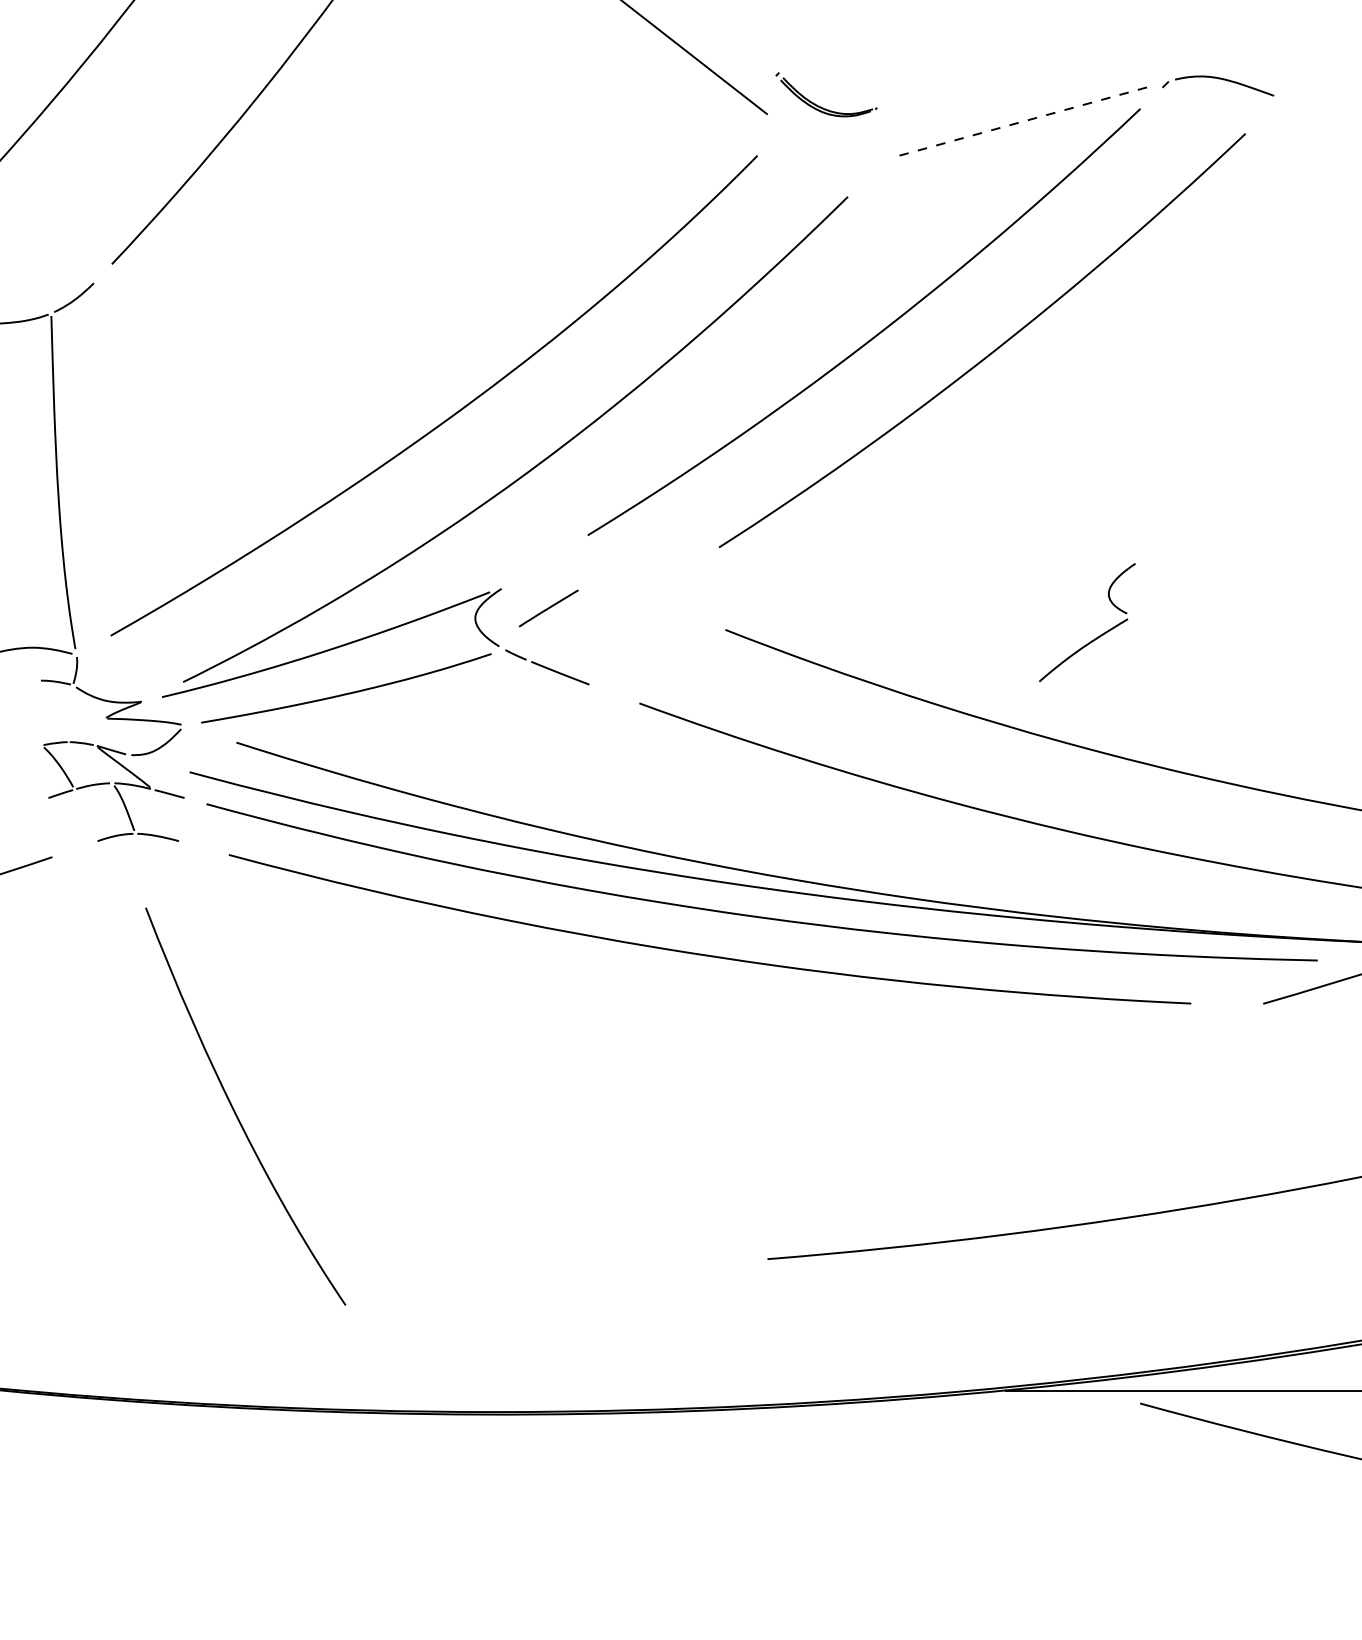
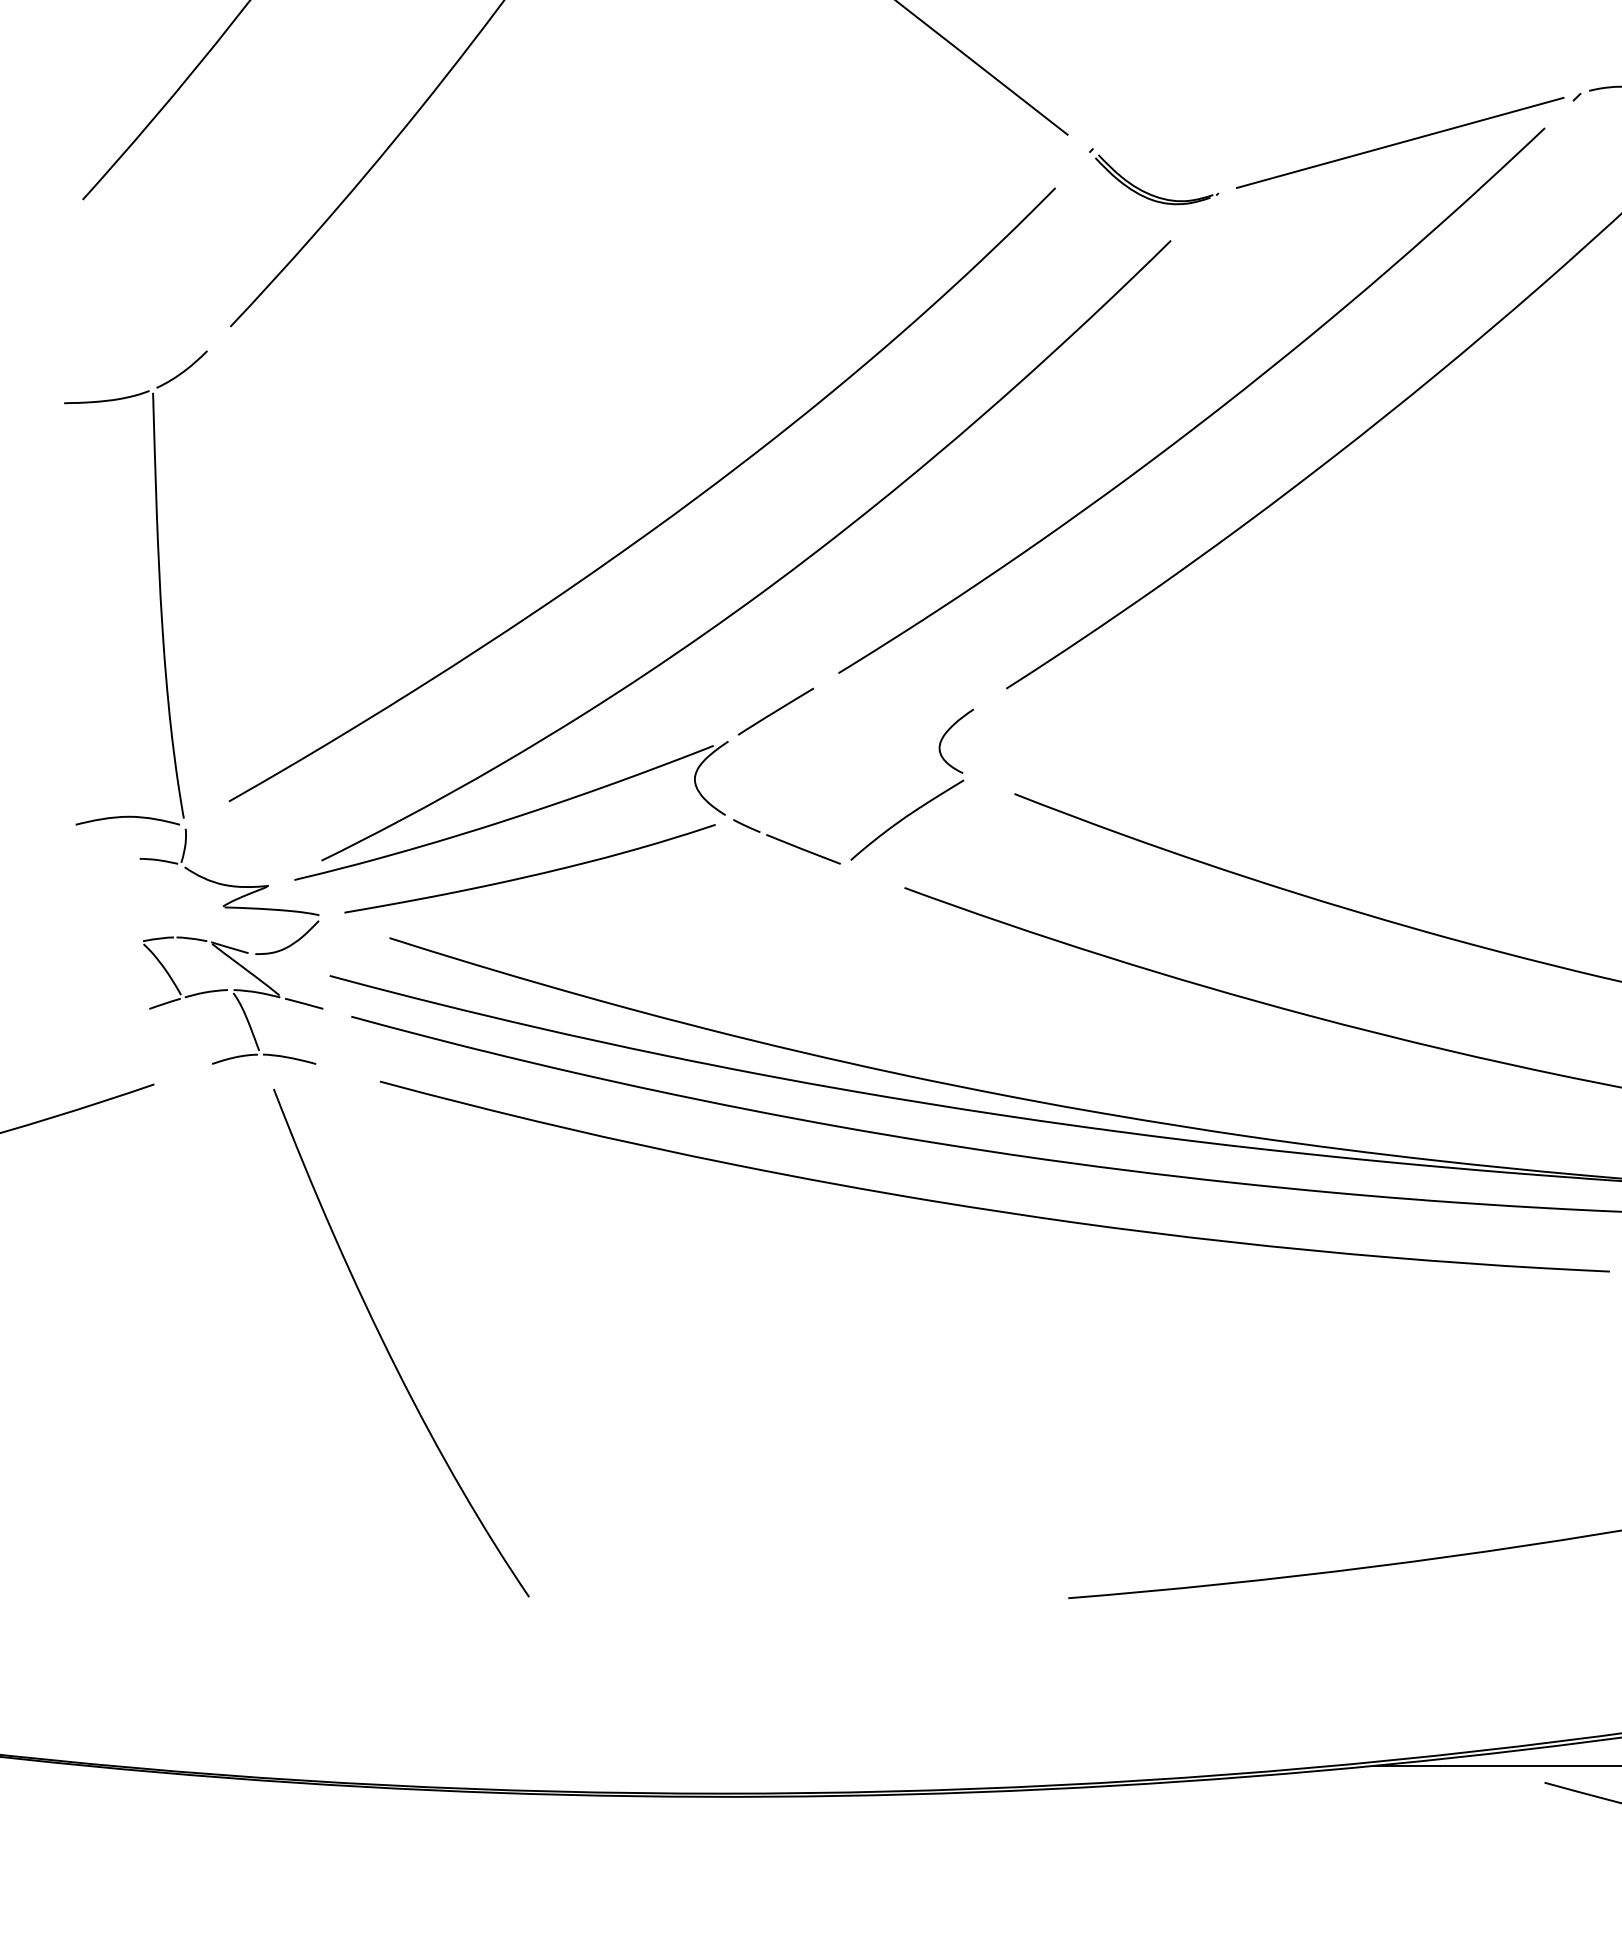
part: (821, 106) -> (1147, 191), moved
line: (1027, 120) -> (1400, 142), dashed -> solid
line: (548, 608) -> (775, 711), moved
part: (1097, 636) -> (925, 802), moved
curve: (235, 1111) -> (388, 1349), moved

